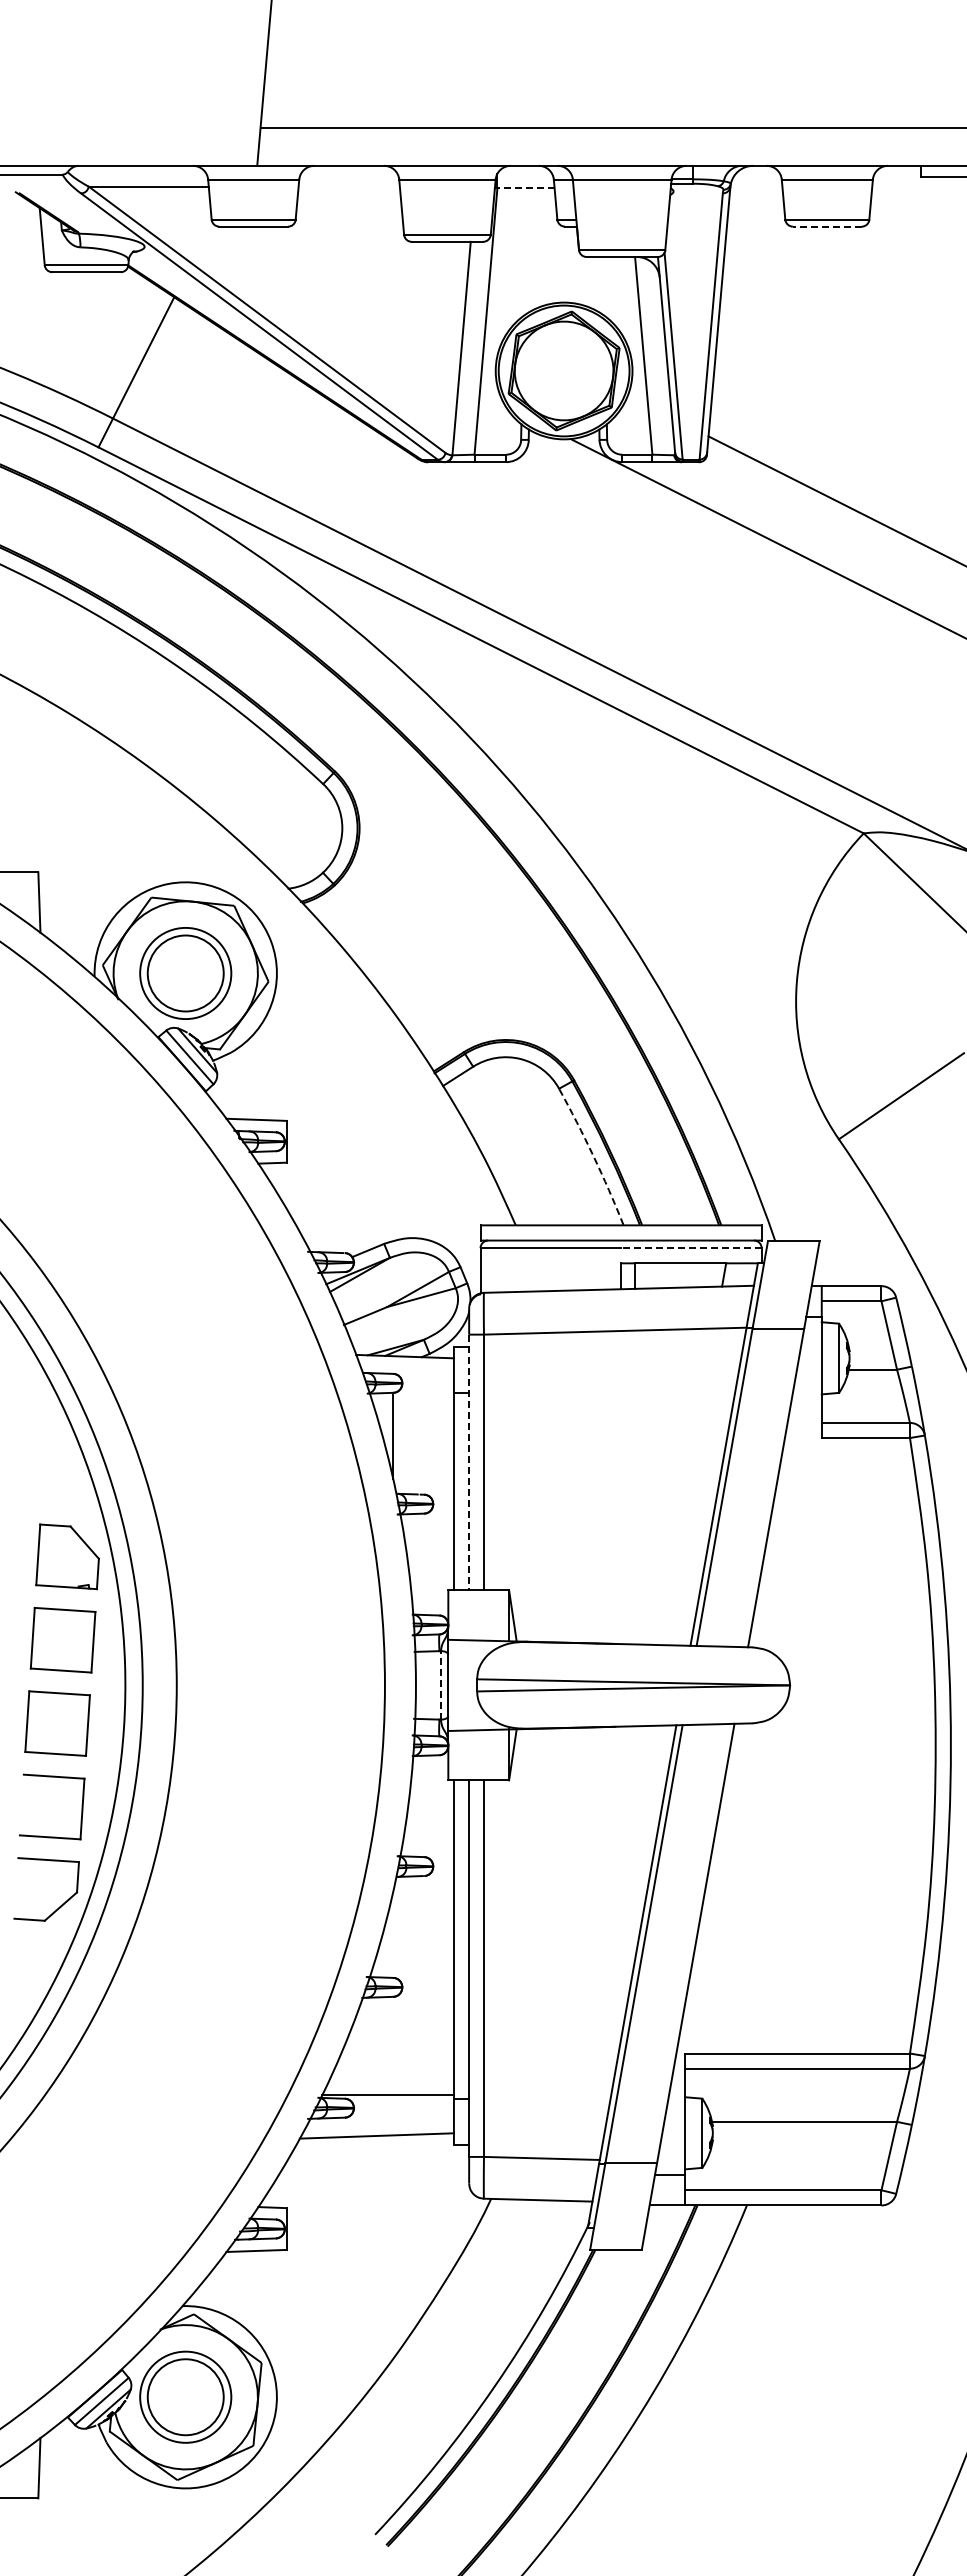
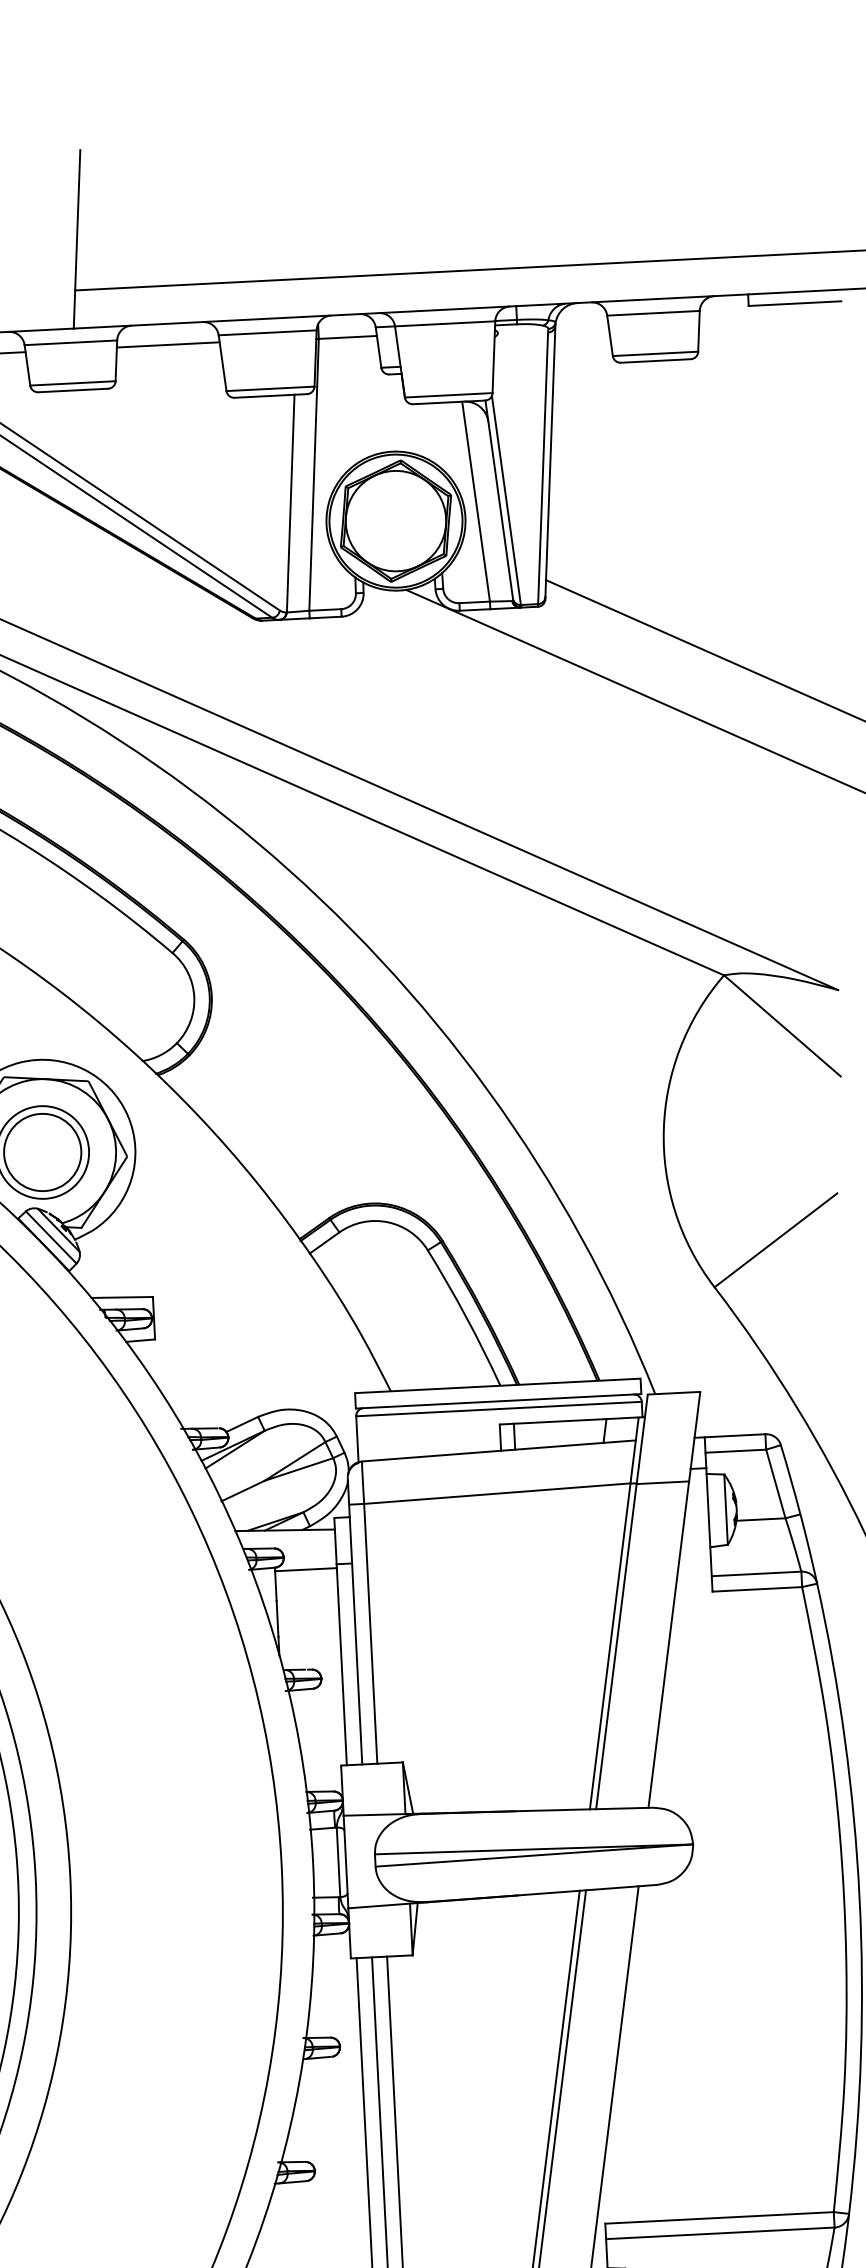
line: (348, 186) -> (167, 344), added
line: (526, 188) -> (348, 337), dashed -> solid
line: (826, 226) -> (655, 360), dashed -> solid
arc: (593, 1155) -> (466, 1316), dashed -> solid
line: (690, 1248) -> (569, 1405), dashed -> solid
line: (423, 1396) -> (305, 1569), added
line: (469, 1462) -> (356, 1634), dashed -> solid
line: (440, 1684) -> (338, 1861), dashed -> solid

